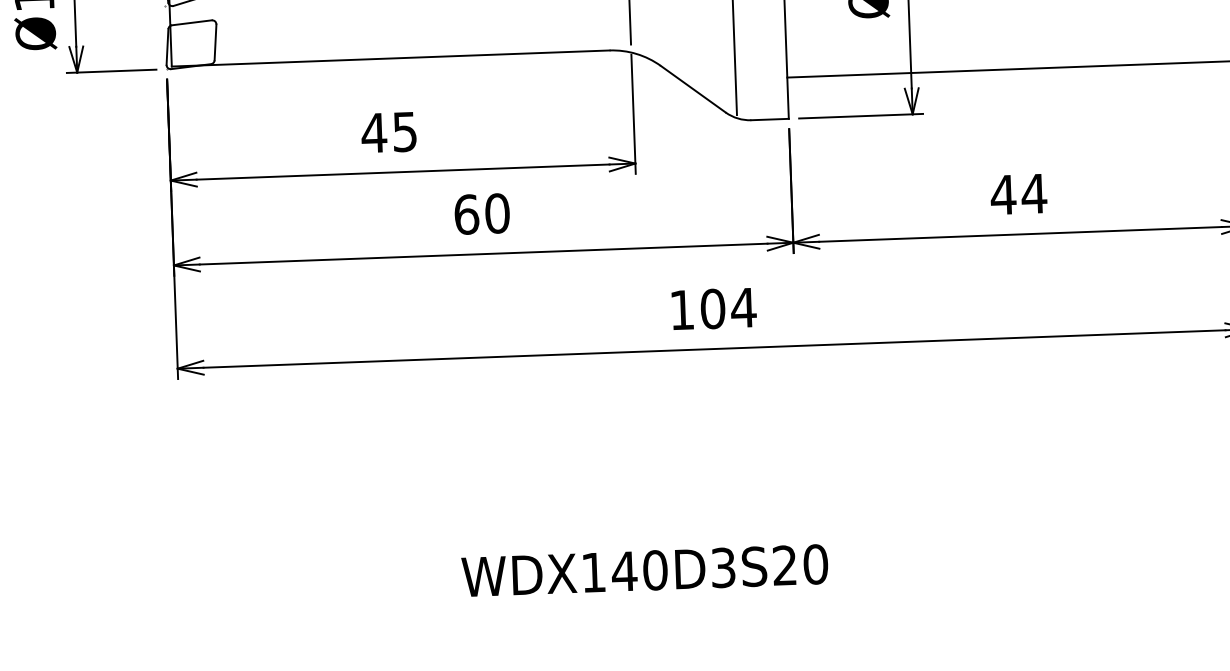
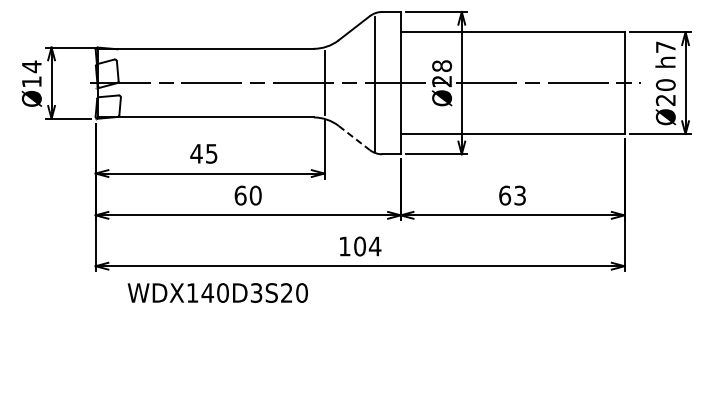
line: (693, 90) -> (354, 138), solid -> dashed
text: (1018, 194) -> (512, 195), 44 -> 63
text: (644, 569) -> (217, 292), moved

